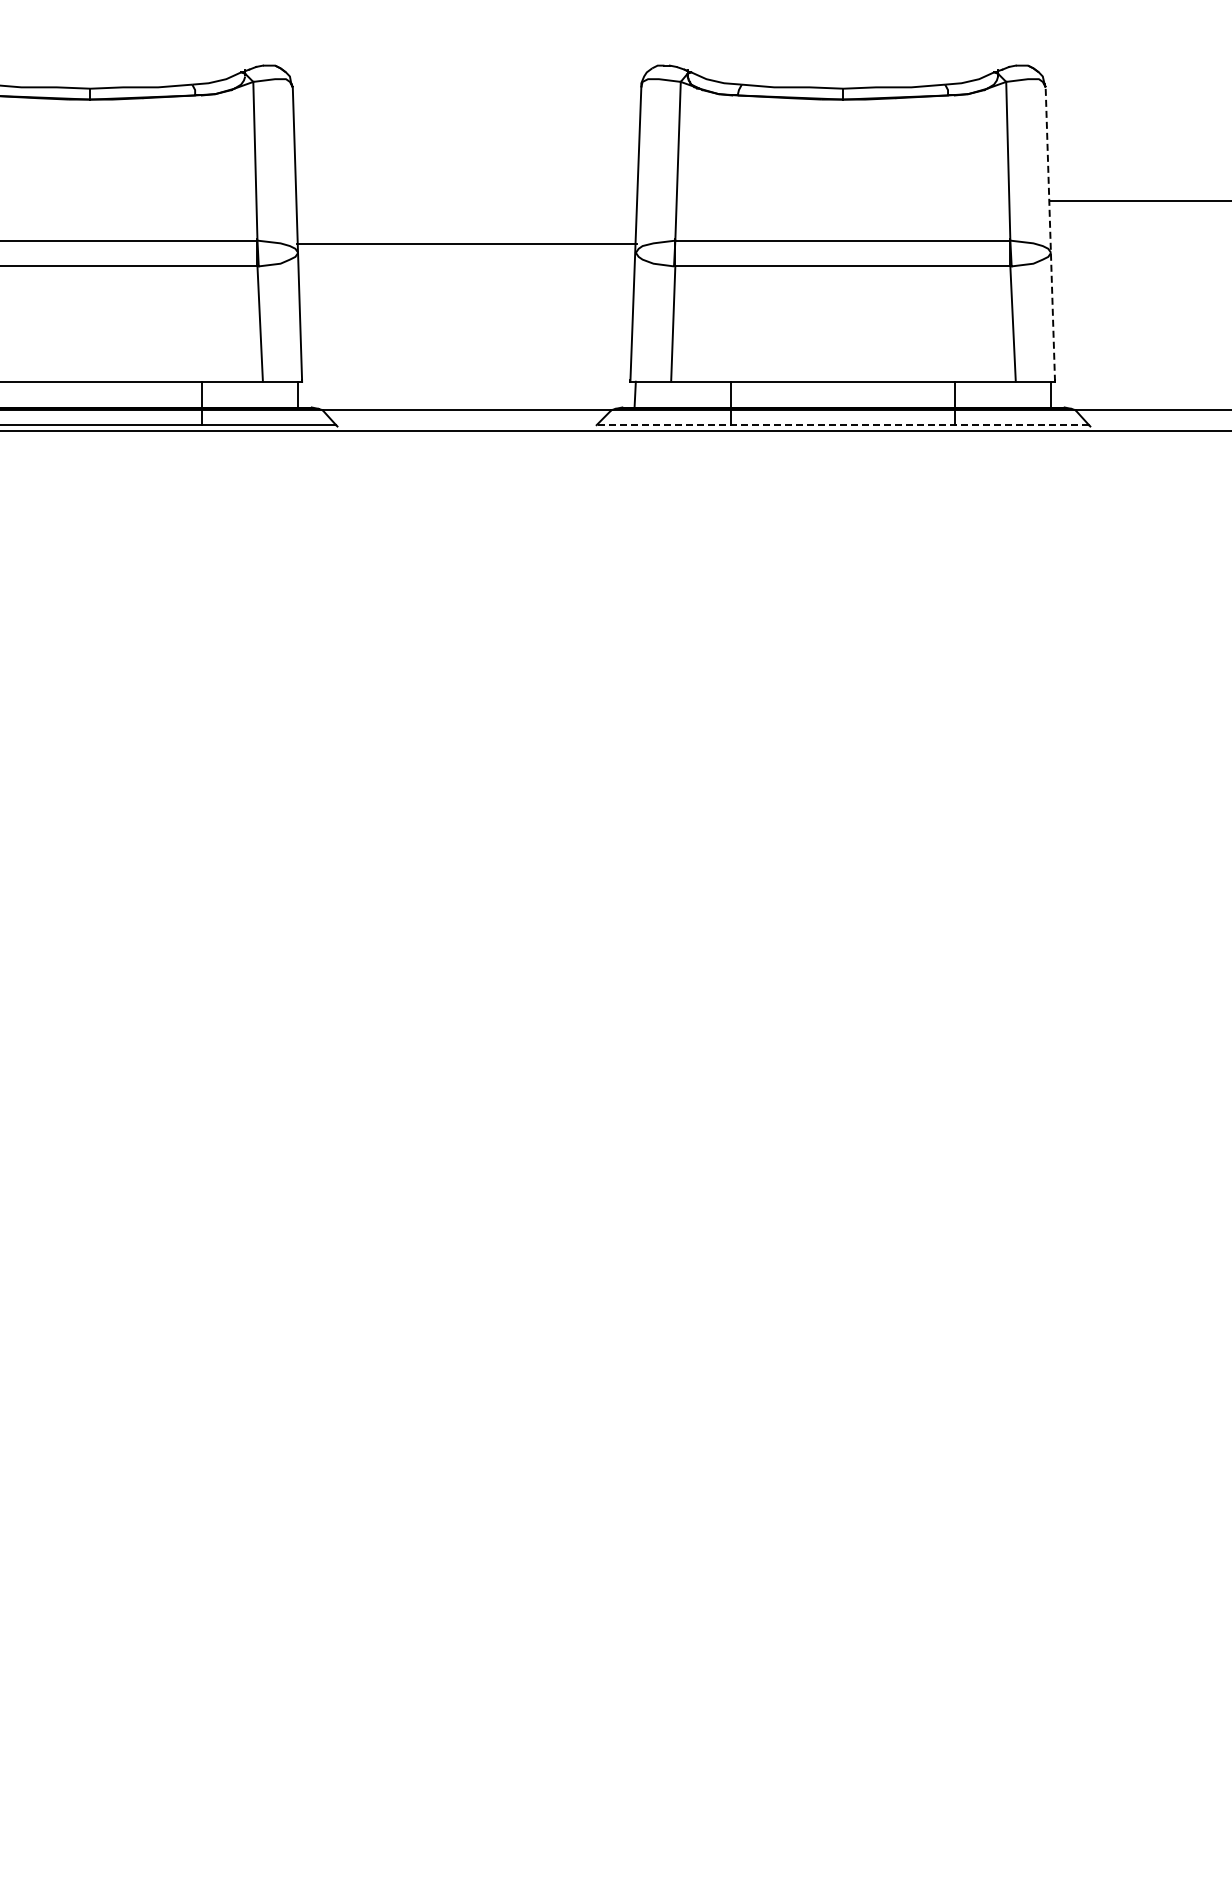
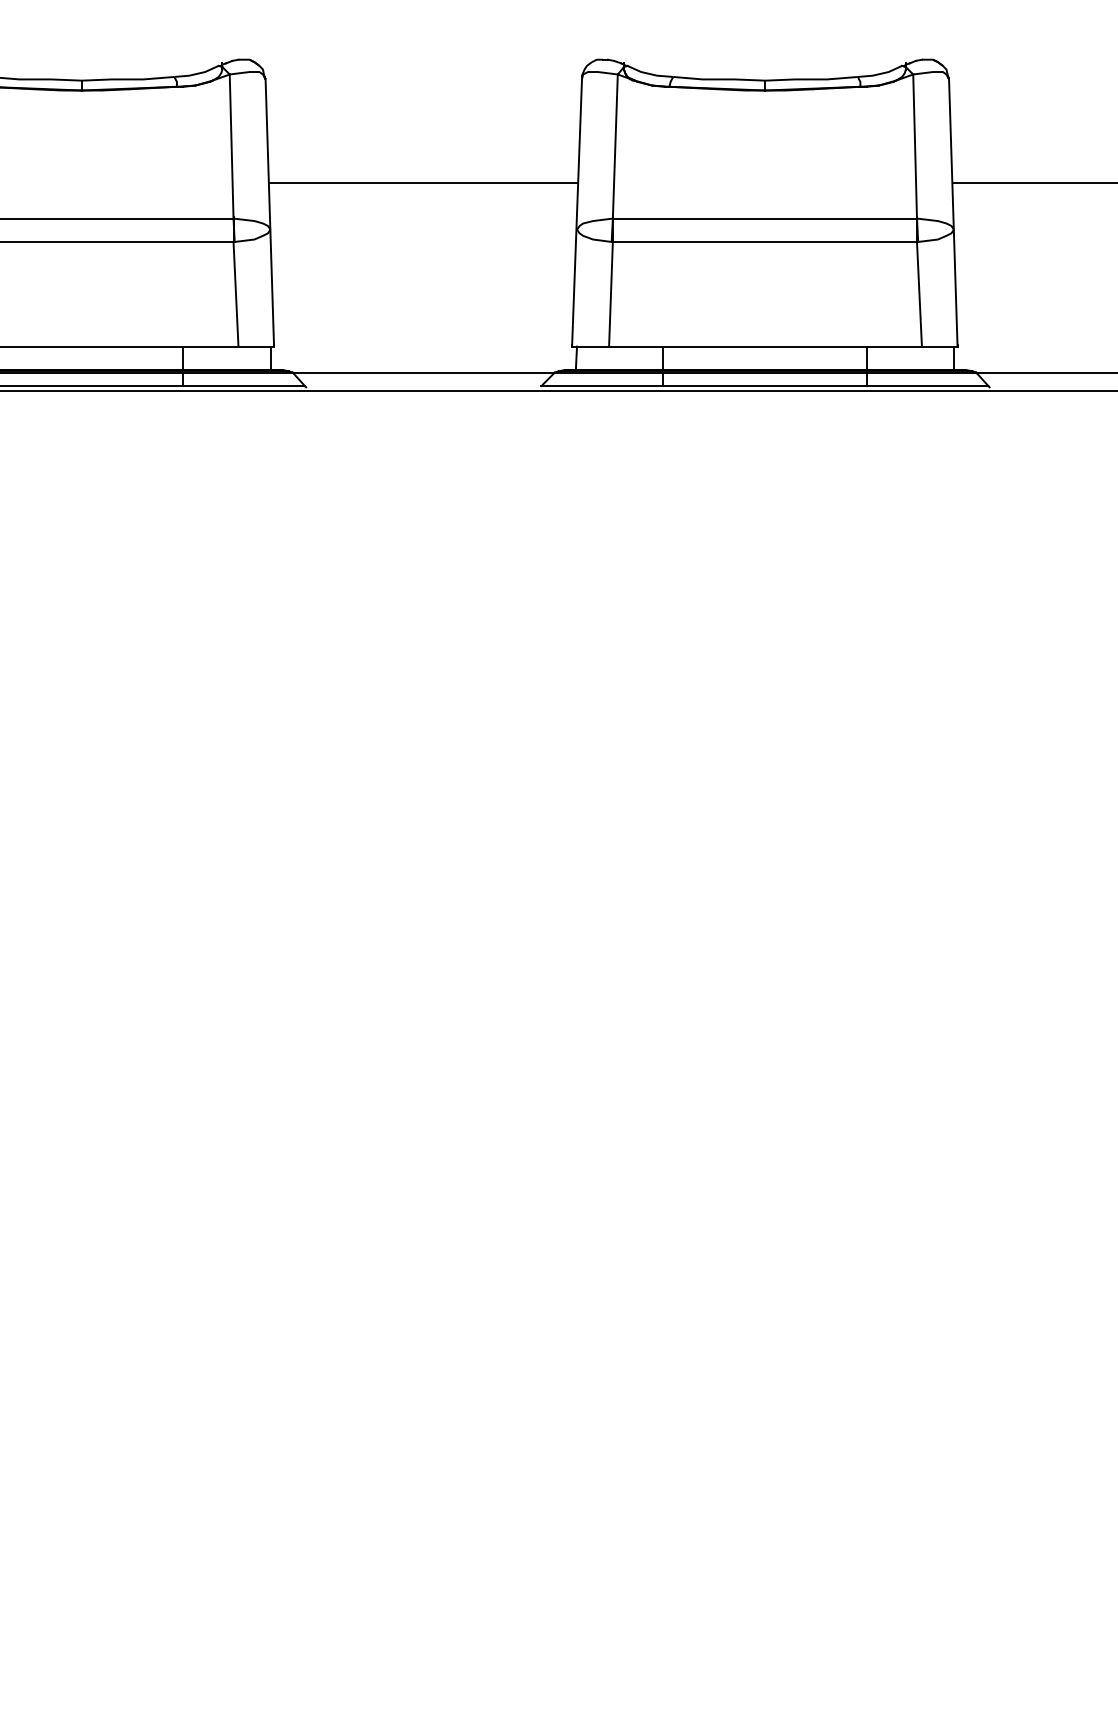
line: (1050, 234) -> (953, 213), dashed -> solid
line: (466, 244) -> (423, 183), moved
line: (842, 425) -> (764, 386), dashed -> solid

